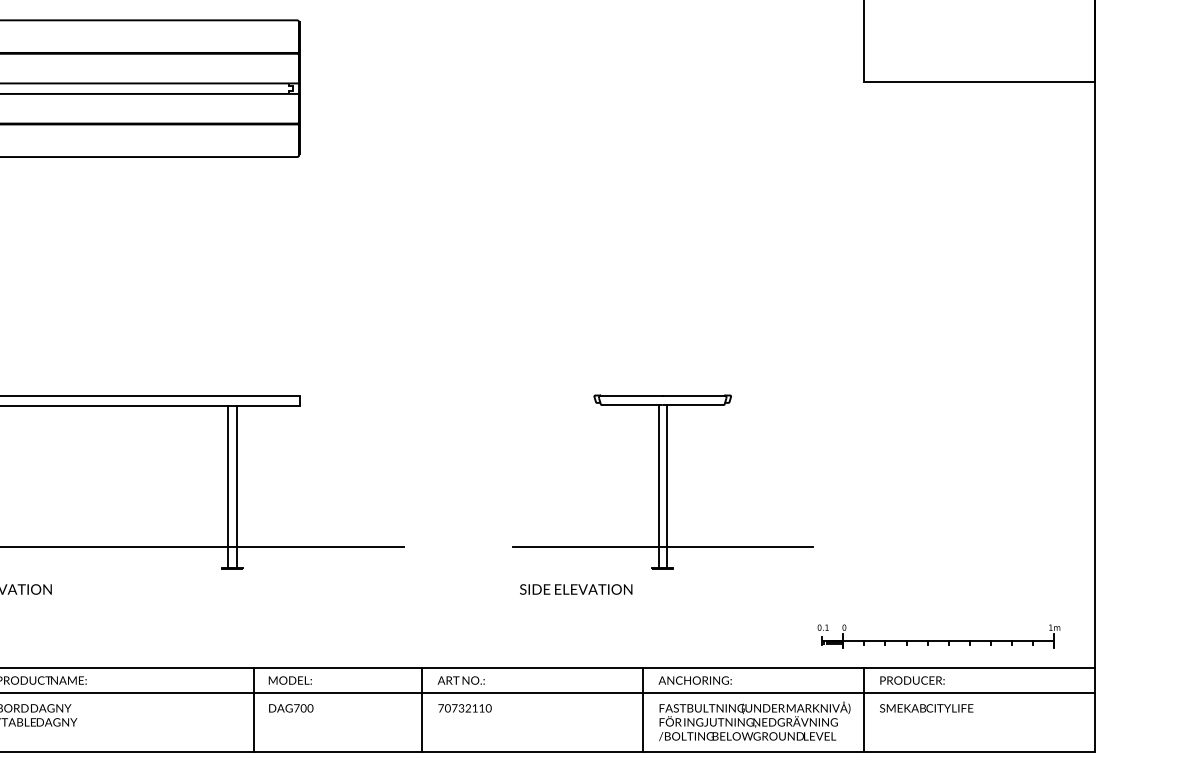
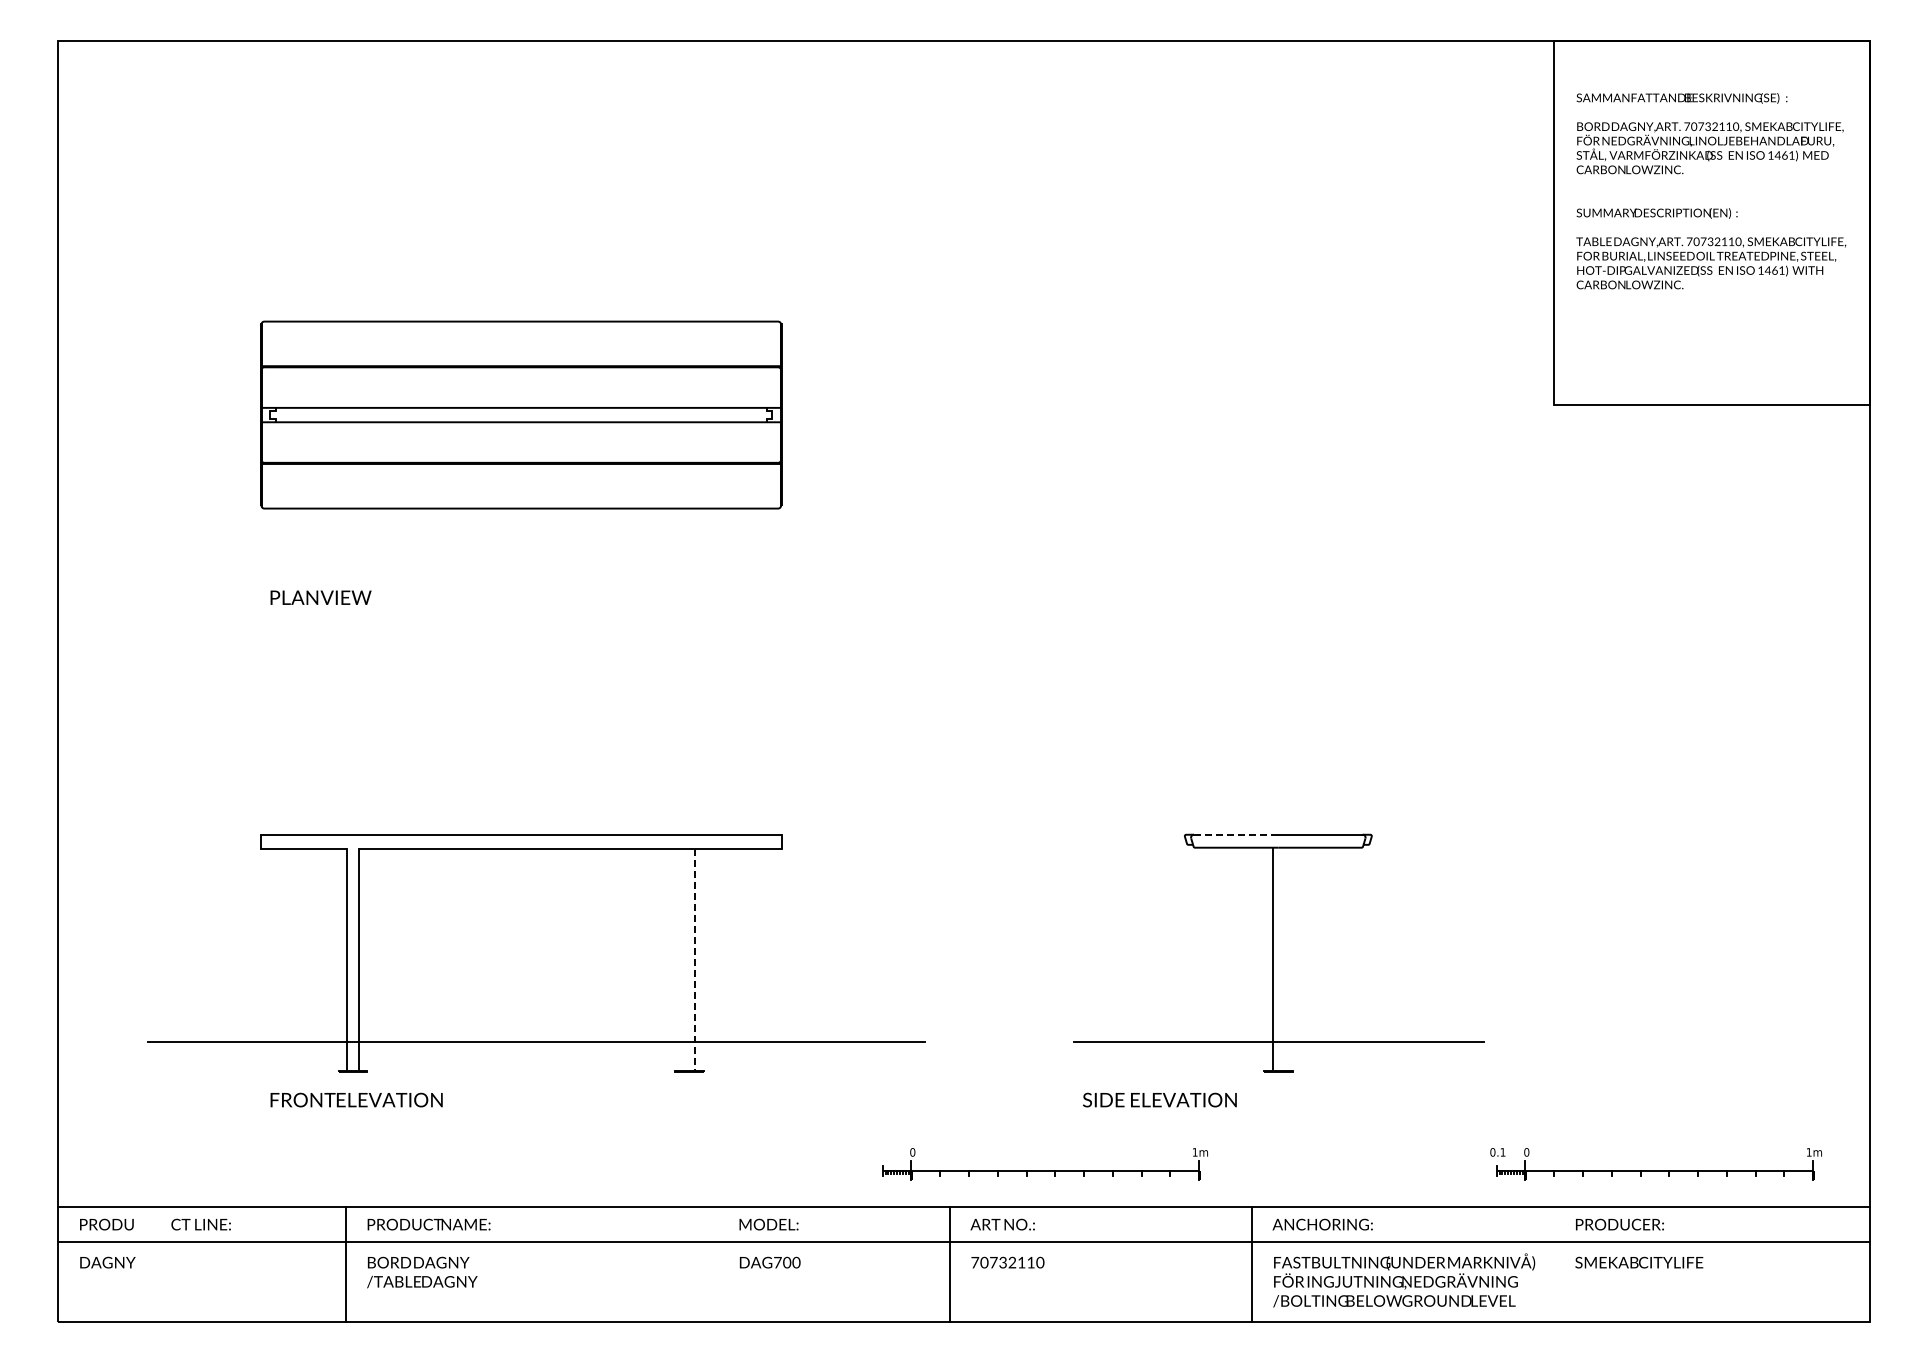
line: (632, 395) -> (1236, 834), solid -> dashed
line: (667, 485) -> (1284, 958), removed
line: (227, 486) -> (683, 959), removed
line: (236, 486) -> (695, 959), solid -> dashed
part: (491, 636) -> (1044, 1164), added
line: (254, 709) -> (719, 1264), removed
line: (863, 709) -> (1553, 1264), removed

